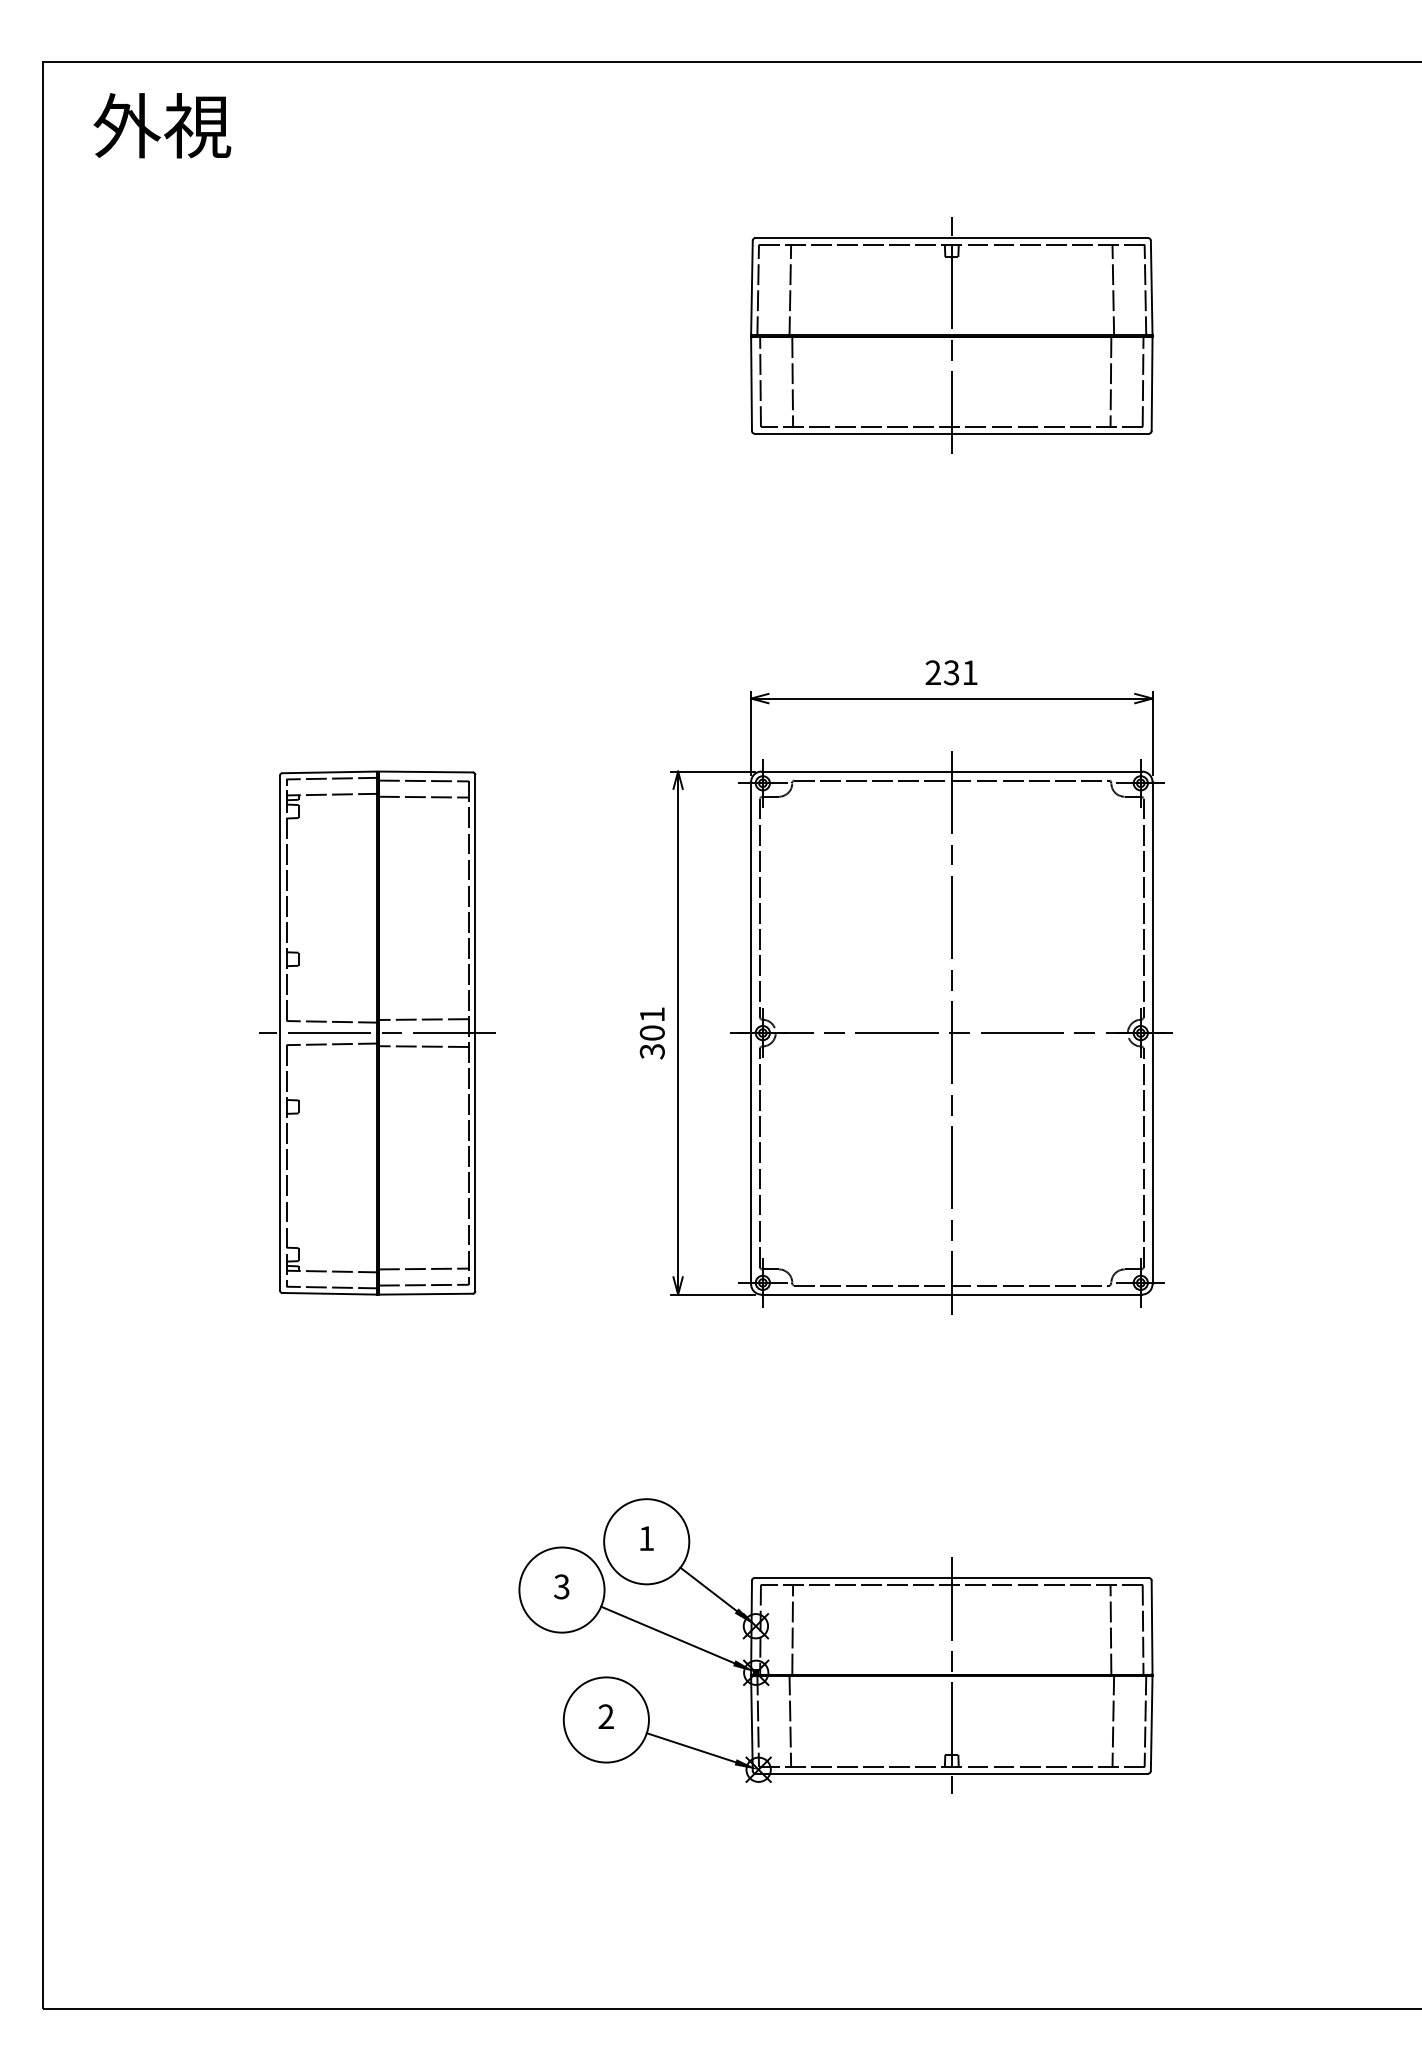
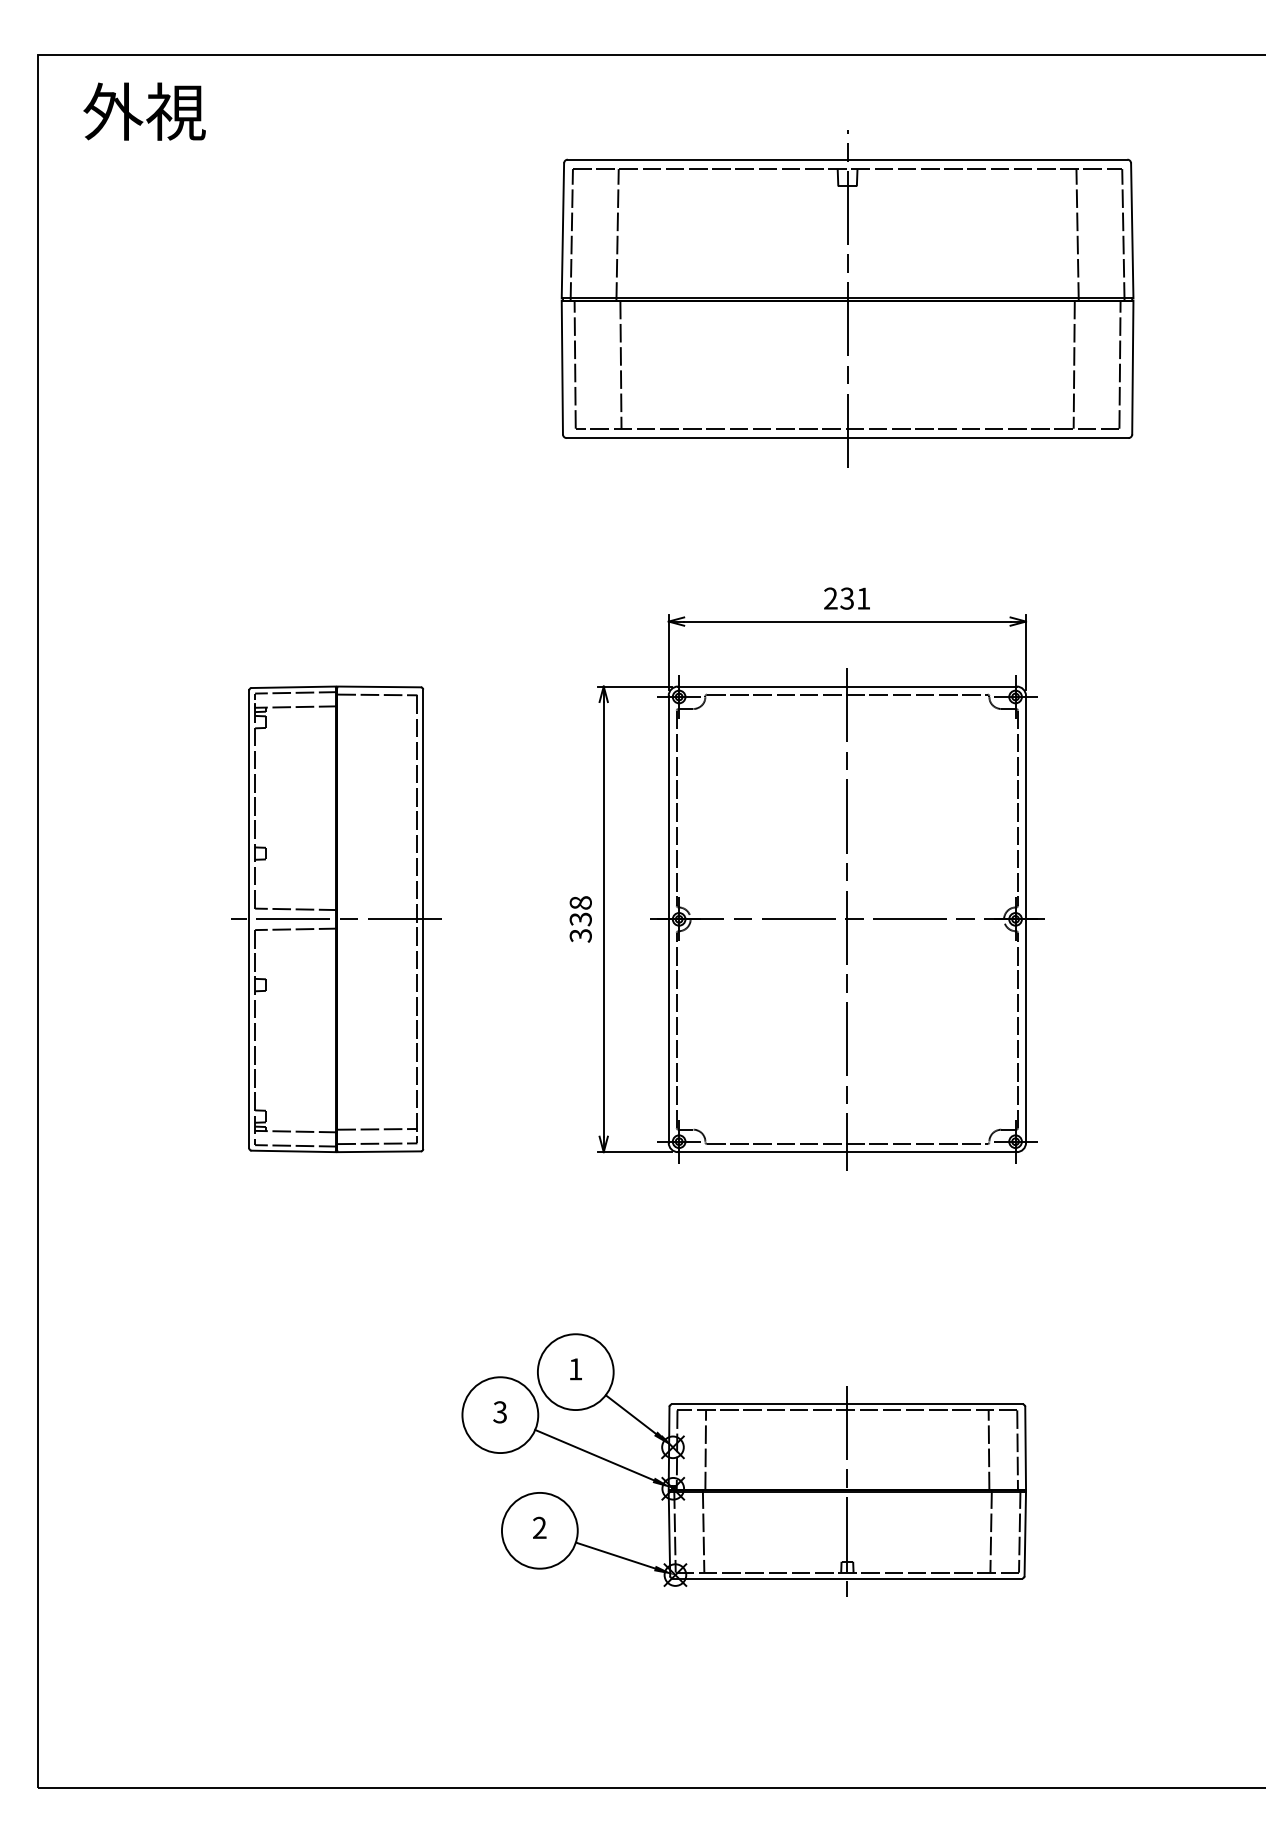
part: (950, 335) -> (846, 298), size x1.6
line: (423, 796) -> (377, 708), removed
line: (423, 1018) -> (377, 906), removed
text: (652, 1024) -> (580, 911), 301 -> 338
line: (423, 1046) -> (377, 931), removed

